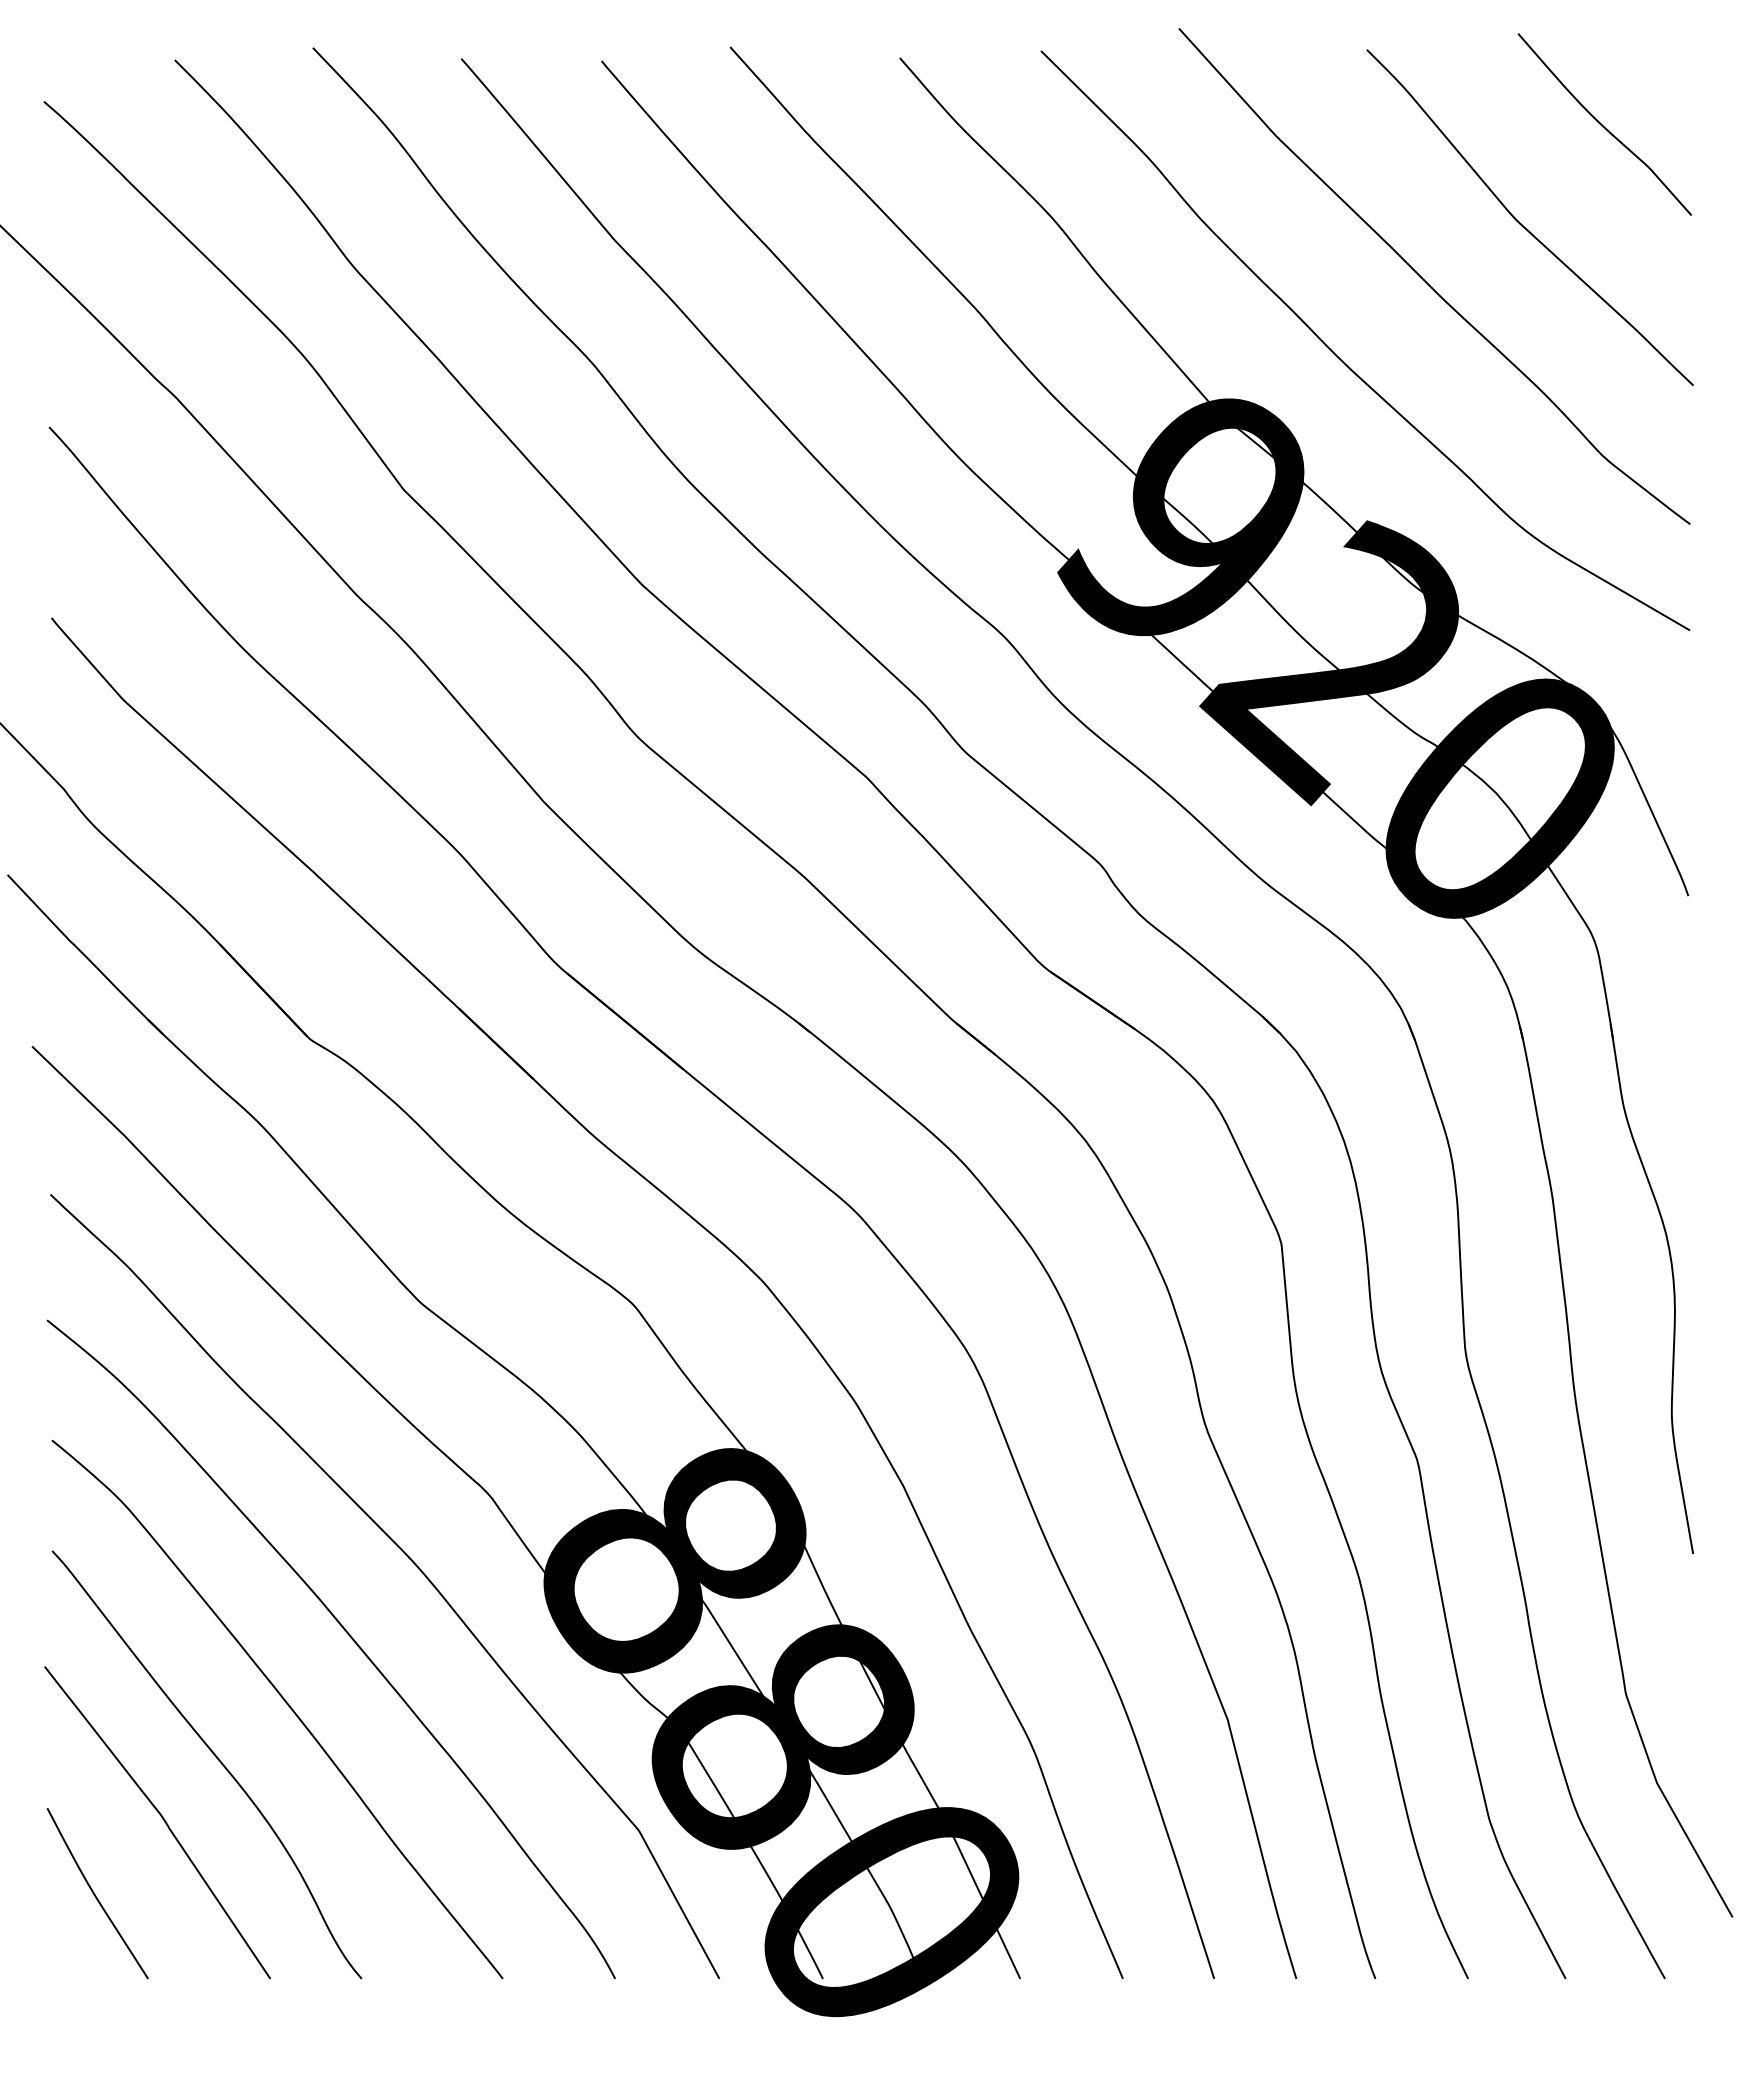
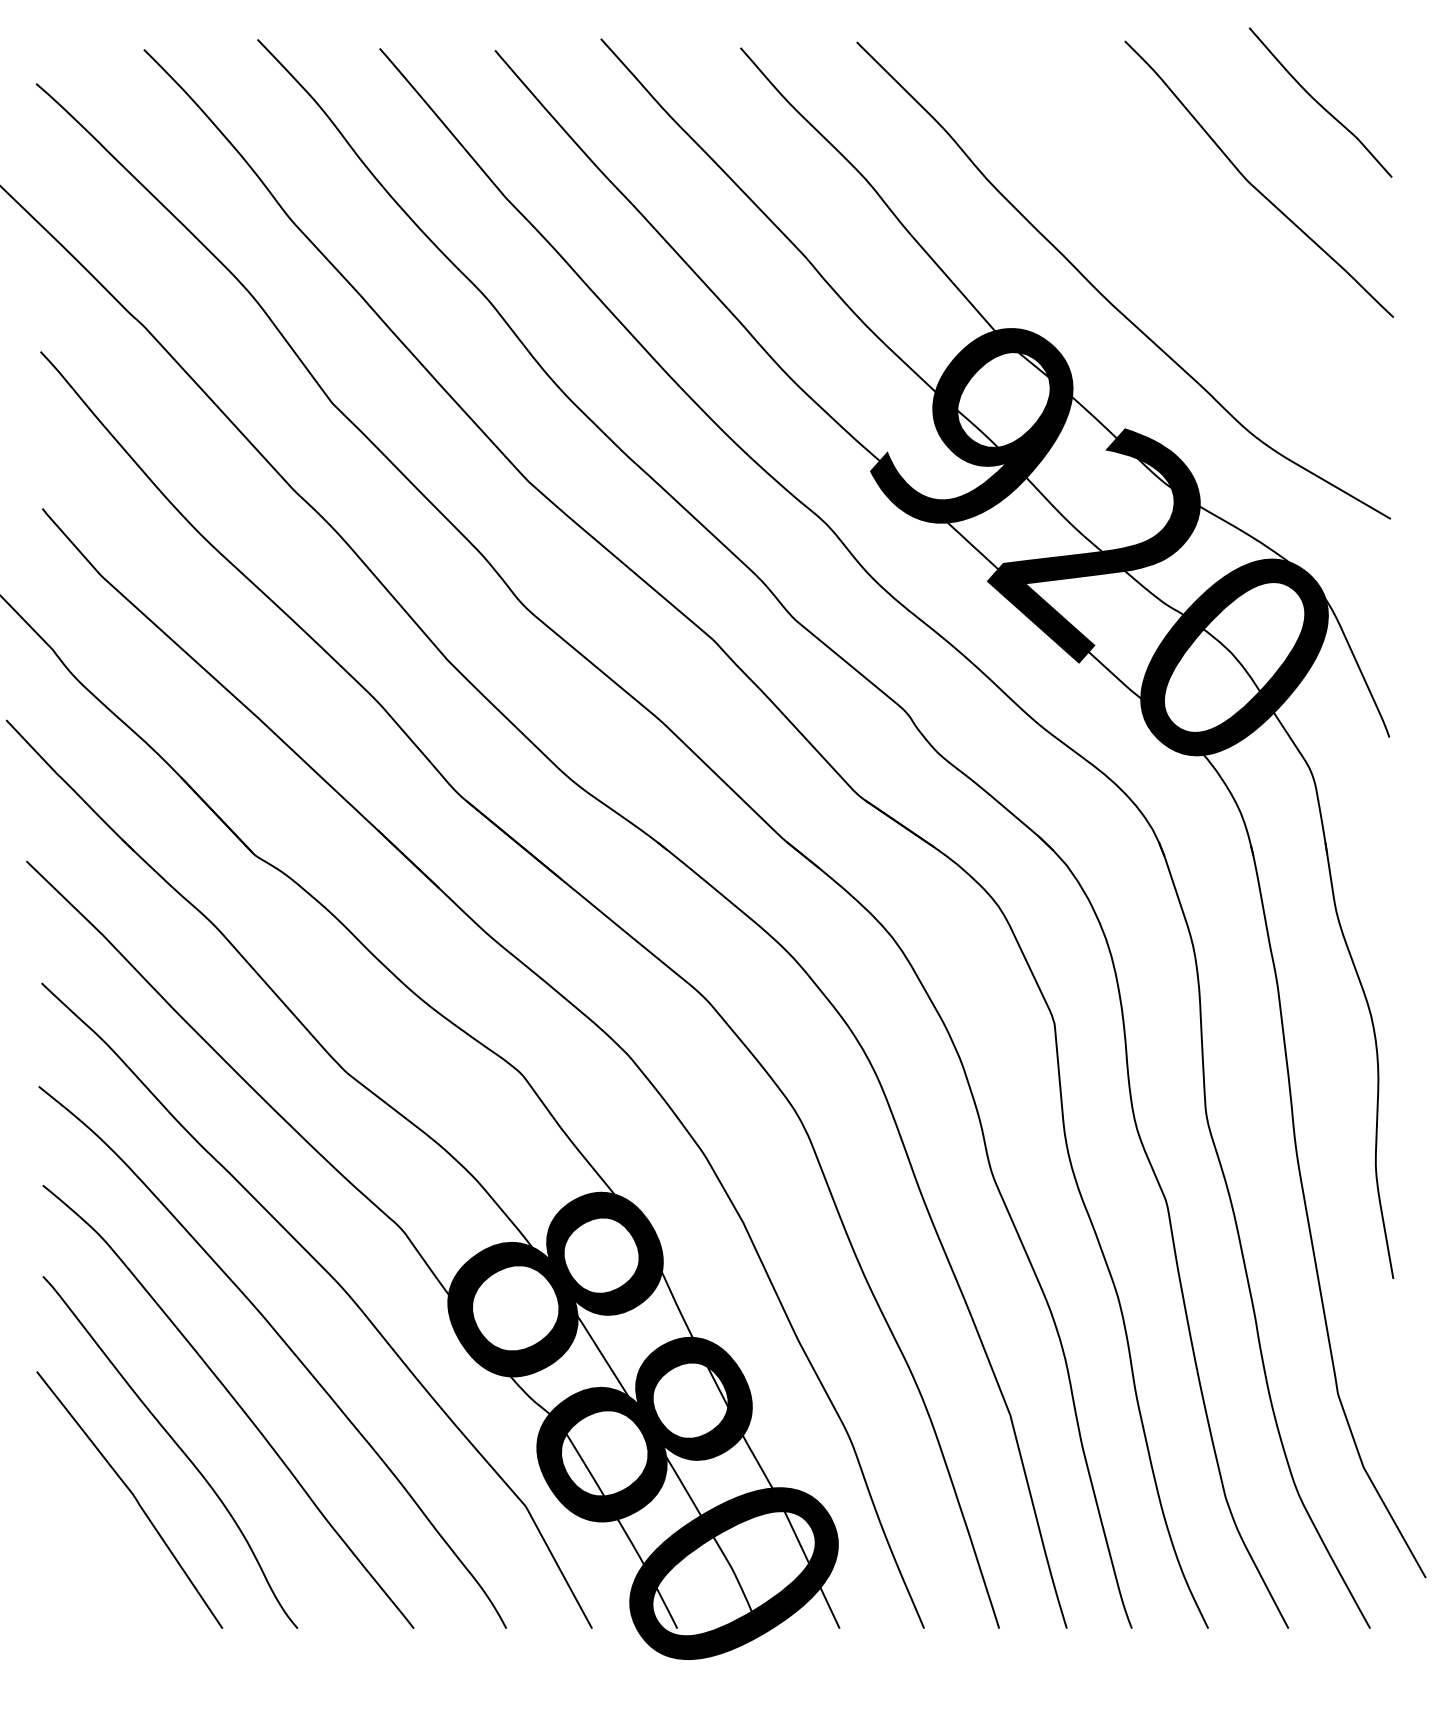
curve: (1427, 282) -> (1174, 232), removed
curve: (95, 1894) -> (78, 1559), removed

